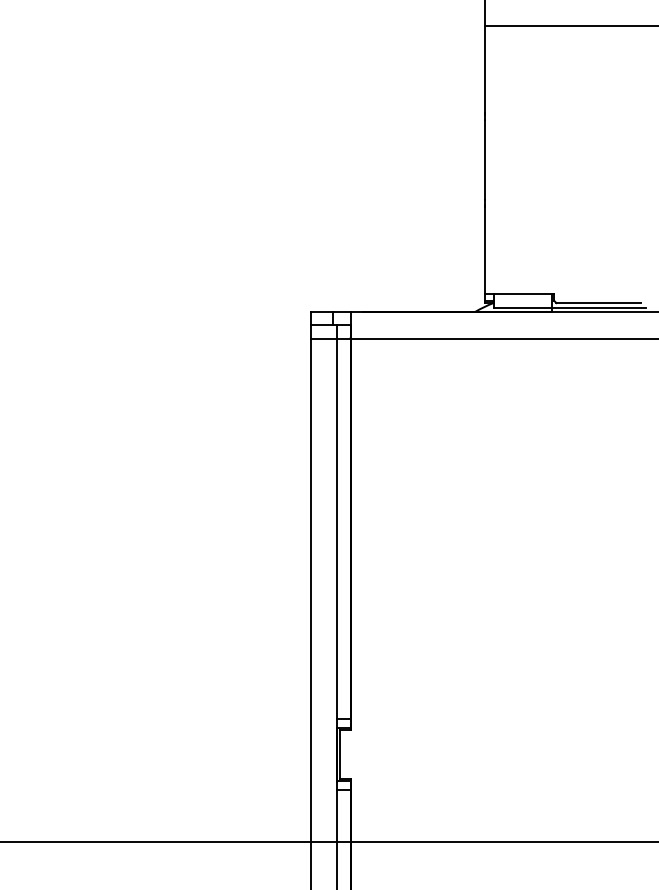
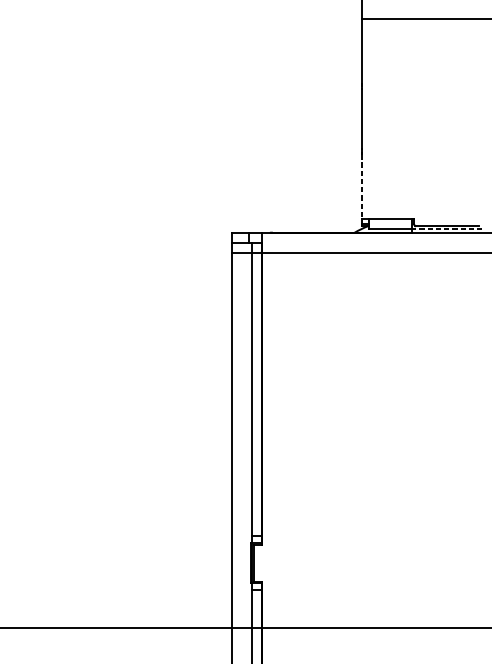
line: (484, 250) -> (361, 186), solid -> dashed
line: (598, 307) -> (446, 229), solid -> dashed

